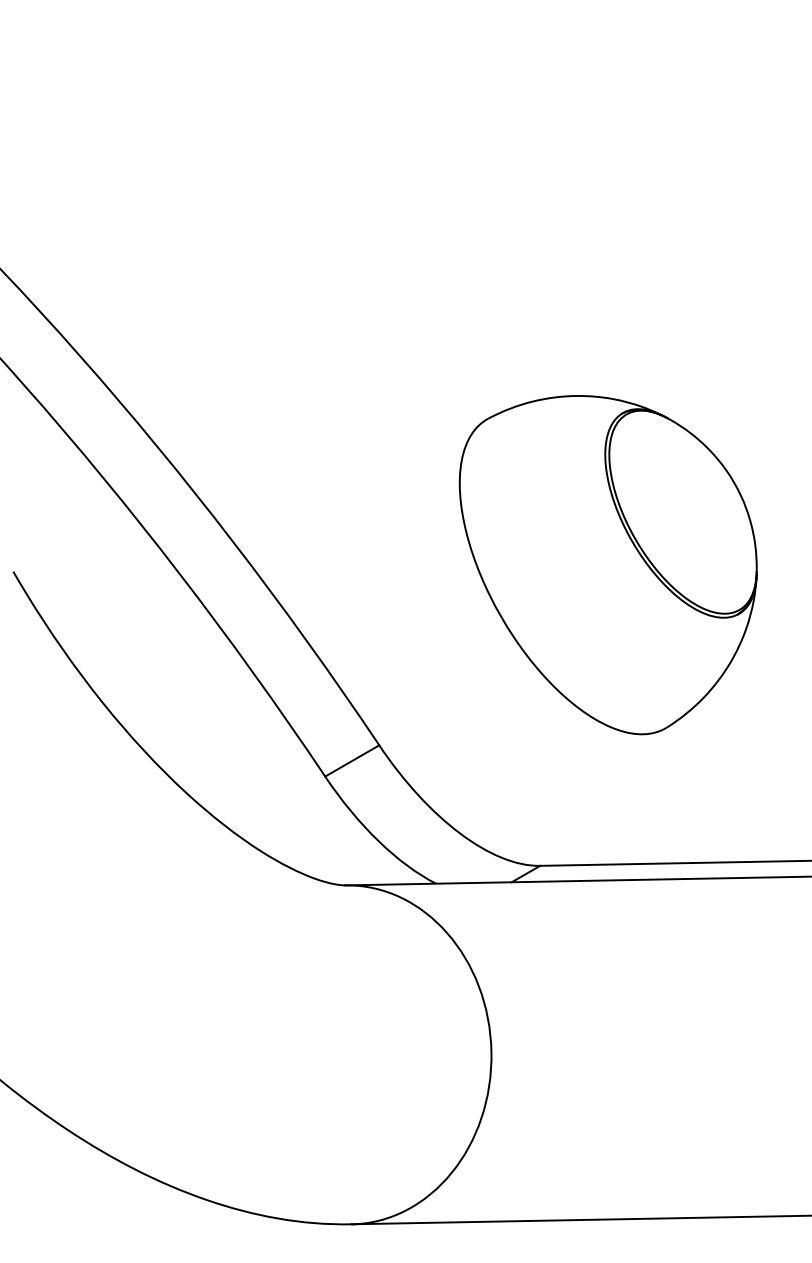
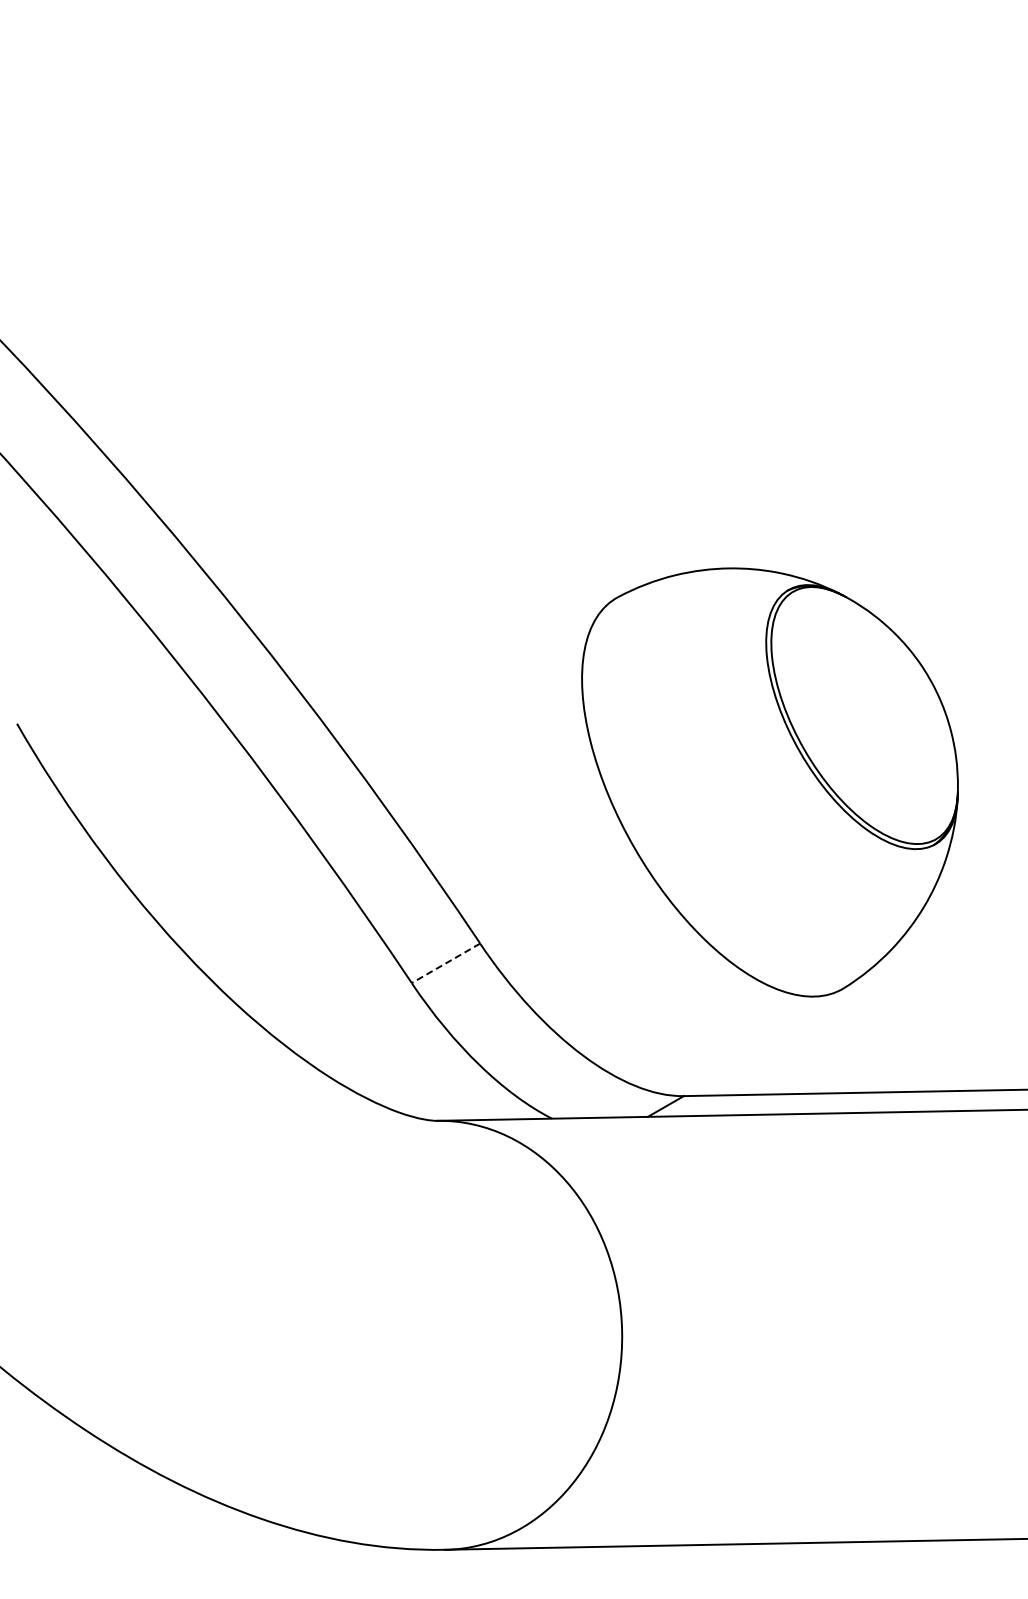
part: (607, 565) -> (769, 782), moved
line: (351, 761) -> (445, 963), solid -> dashed

